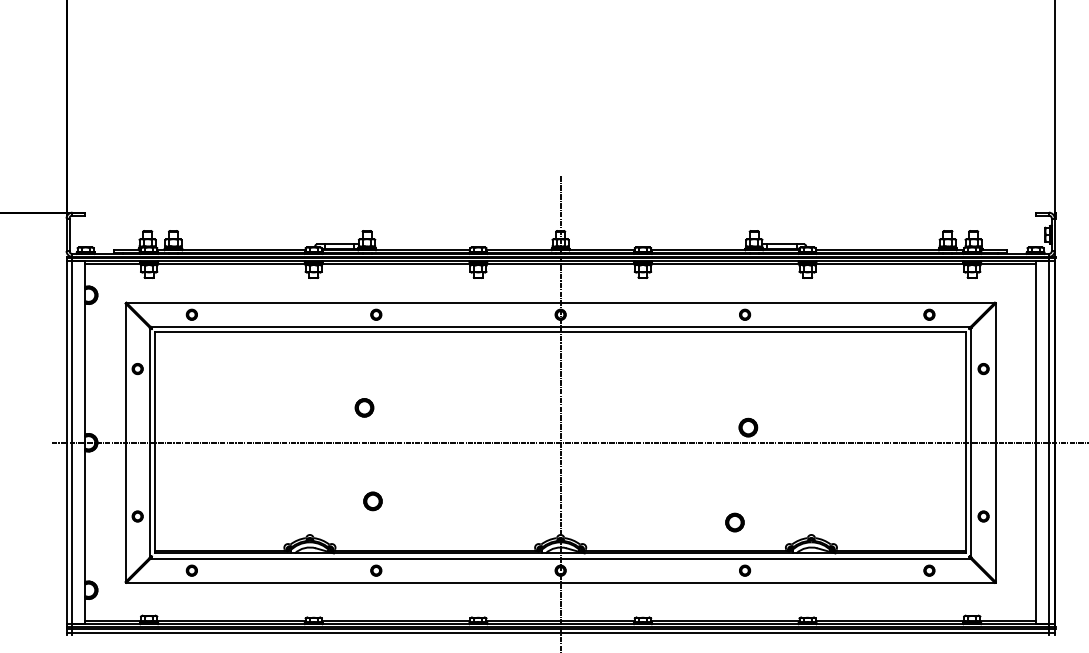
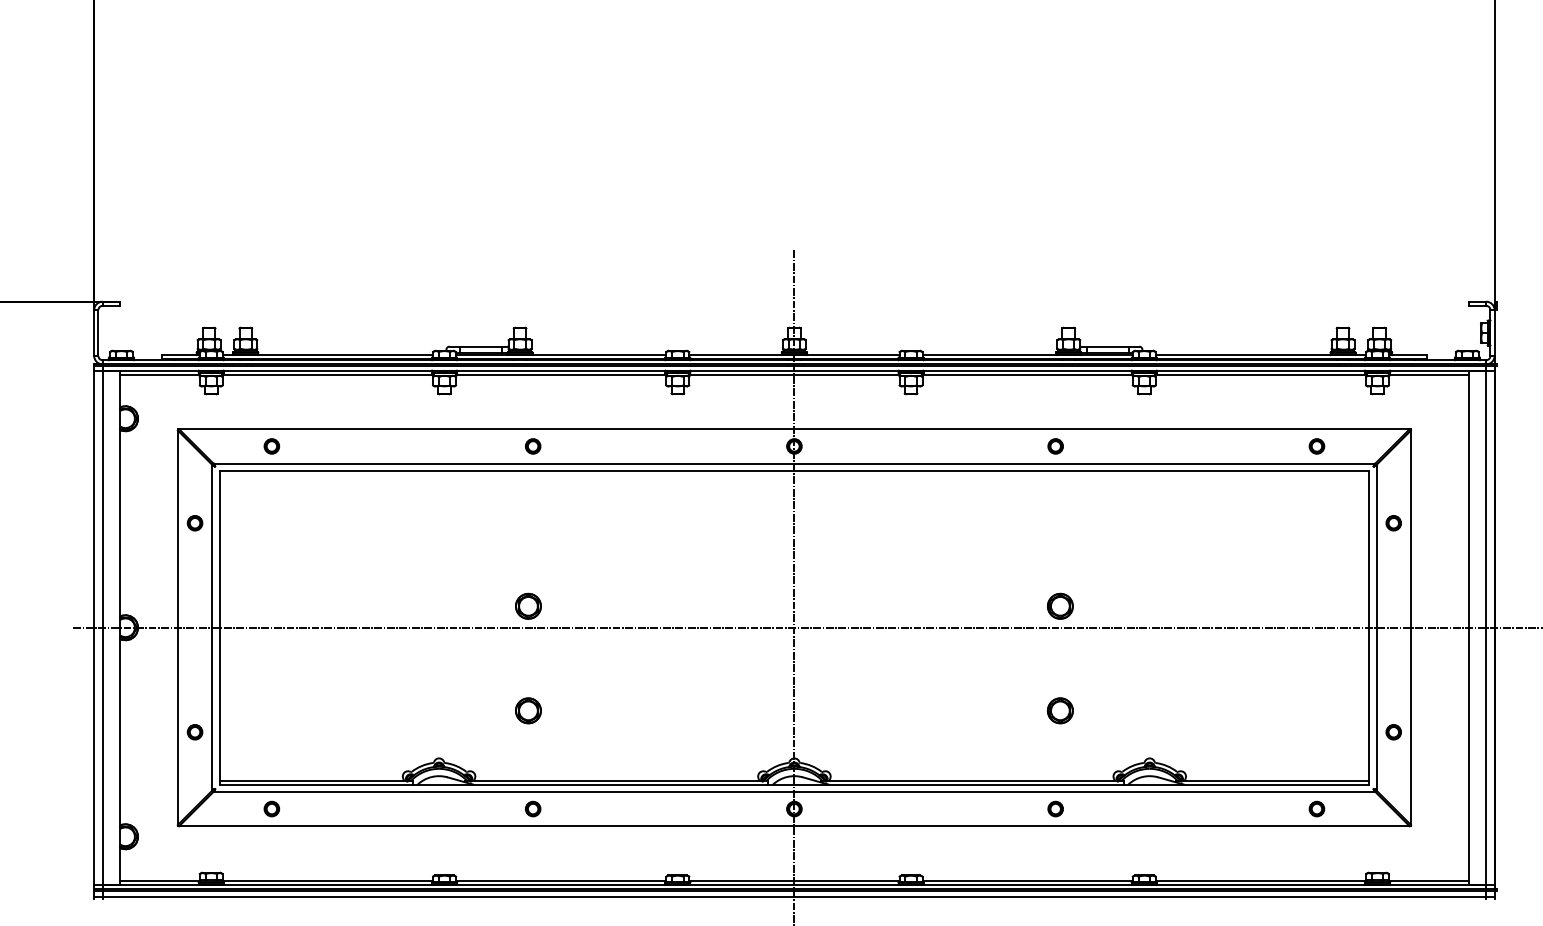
part: (364, 407) -> (528, 605), moved
part: (735, 522) -> (1060, 710), moved

